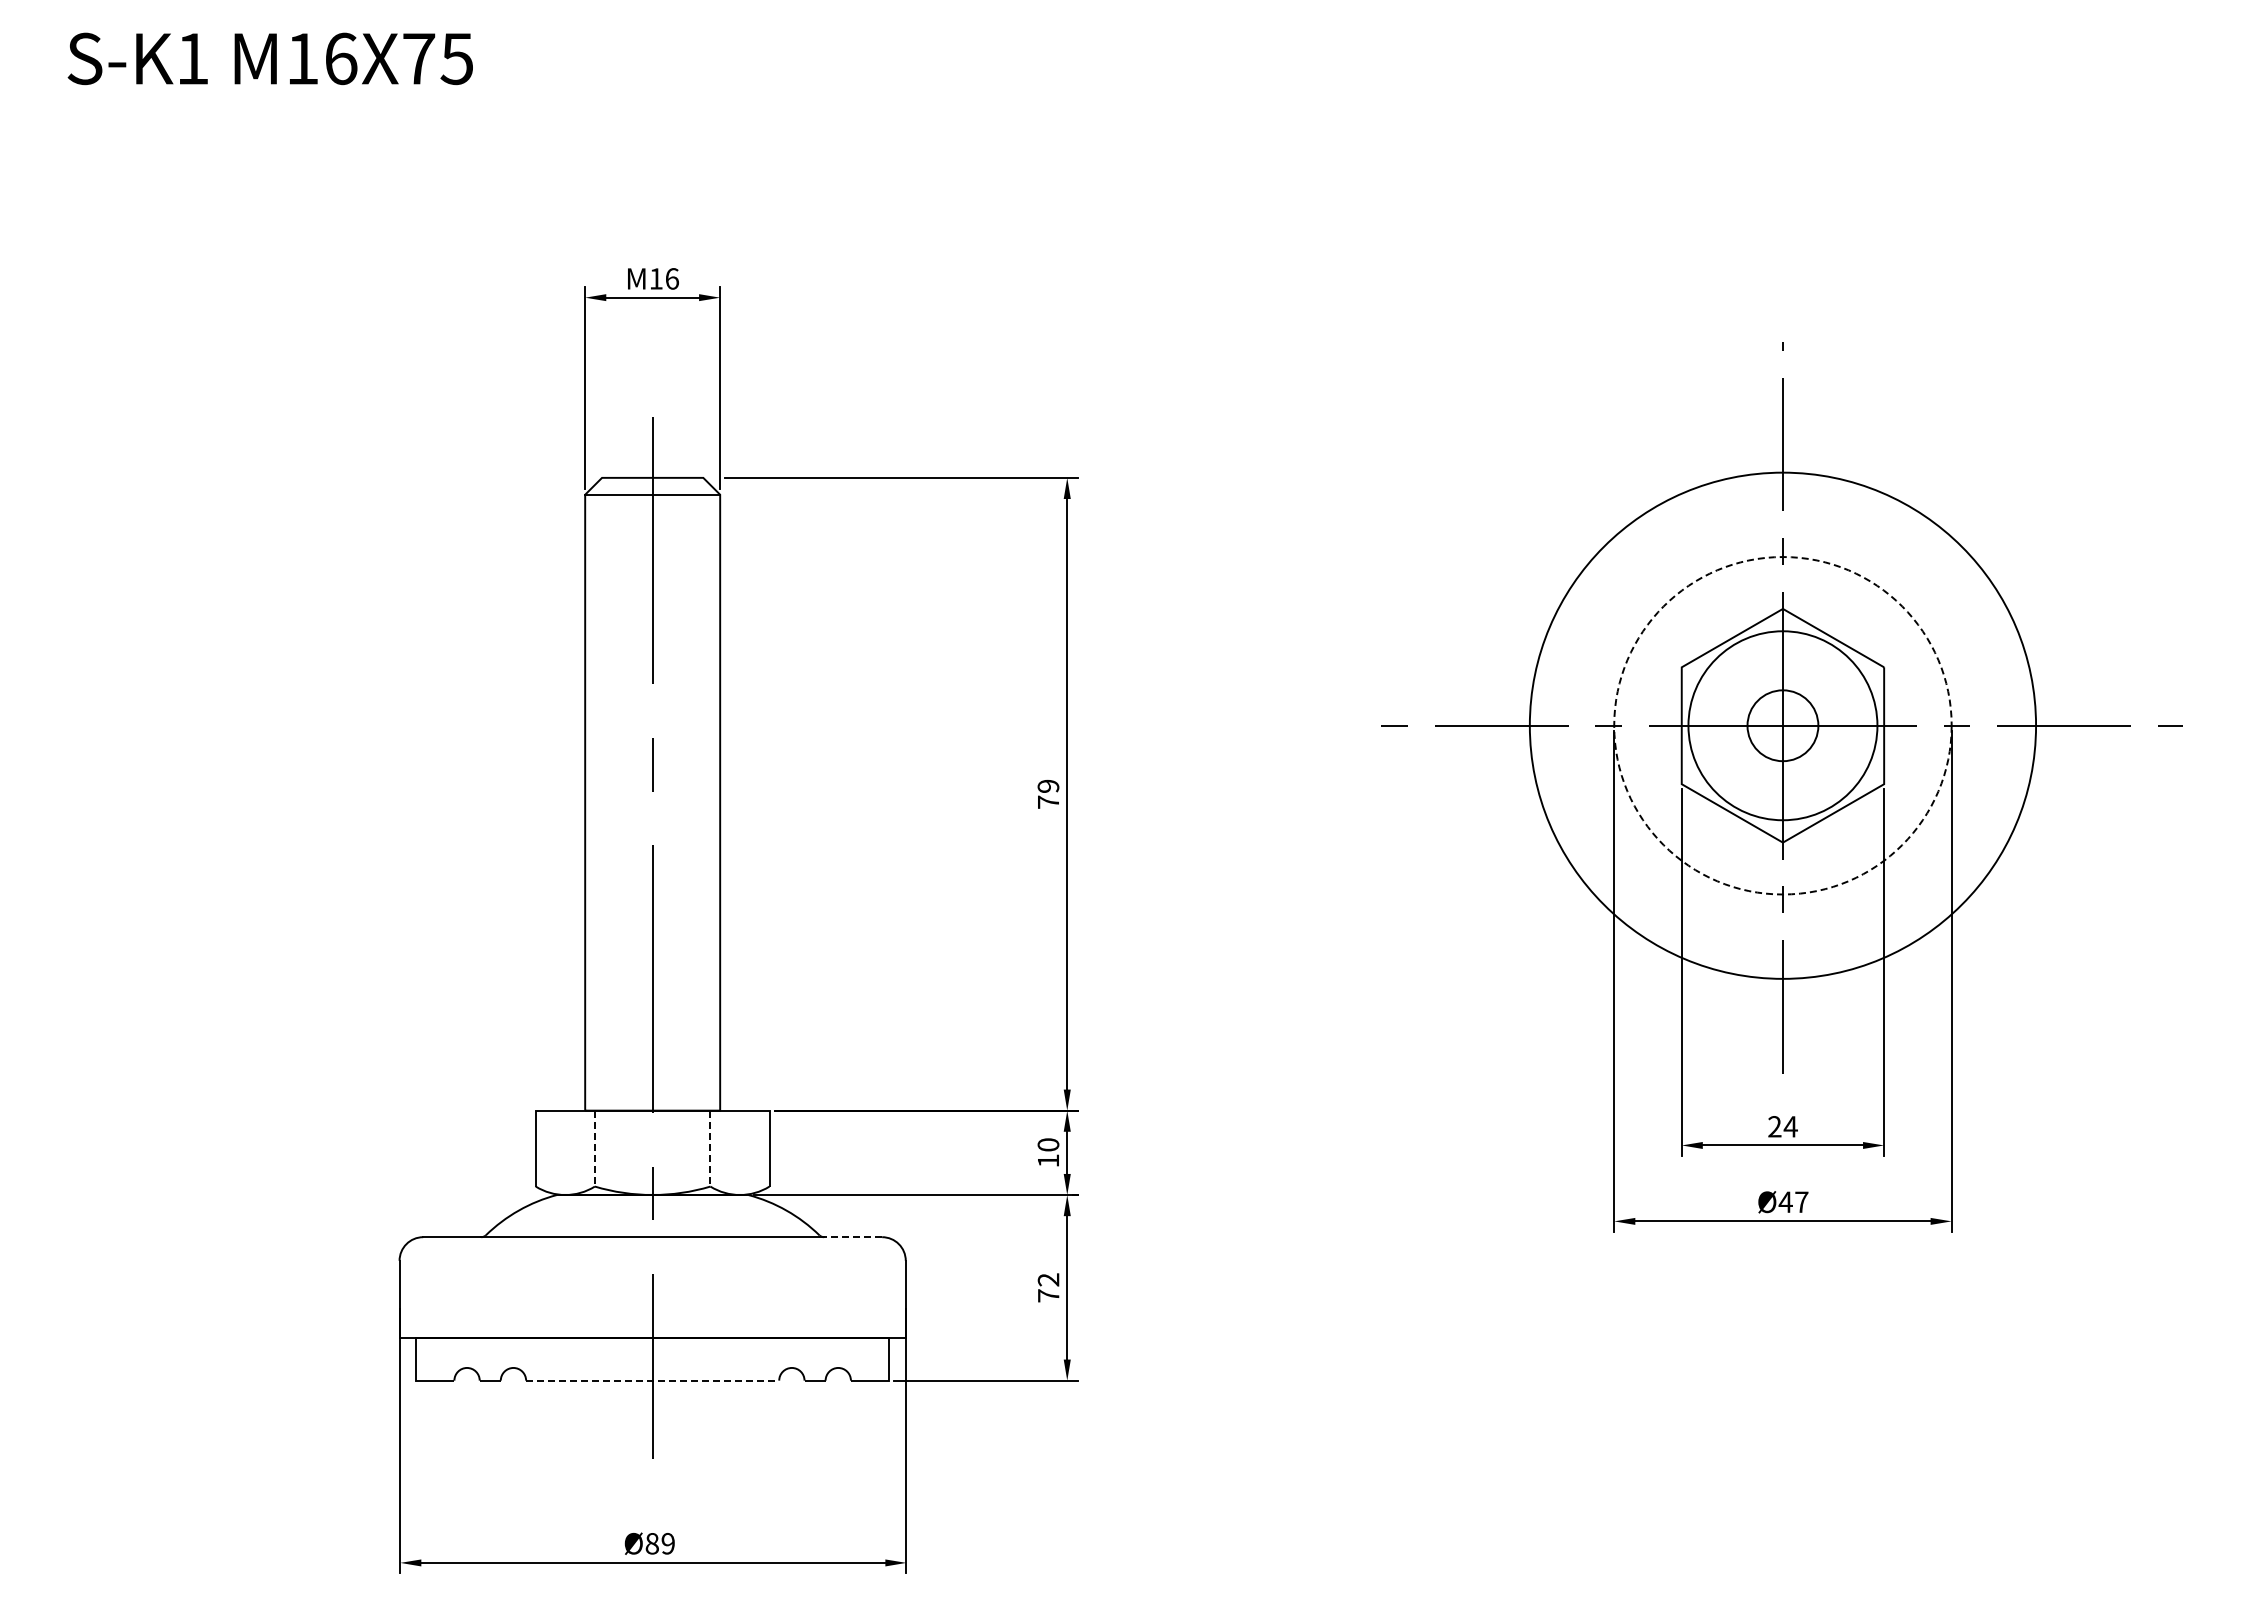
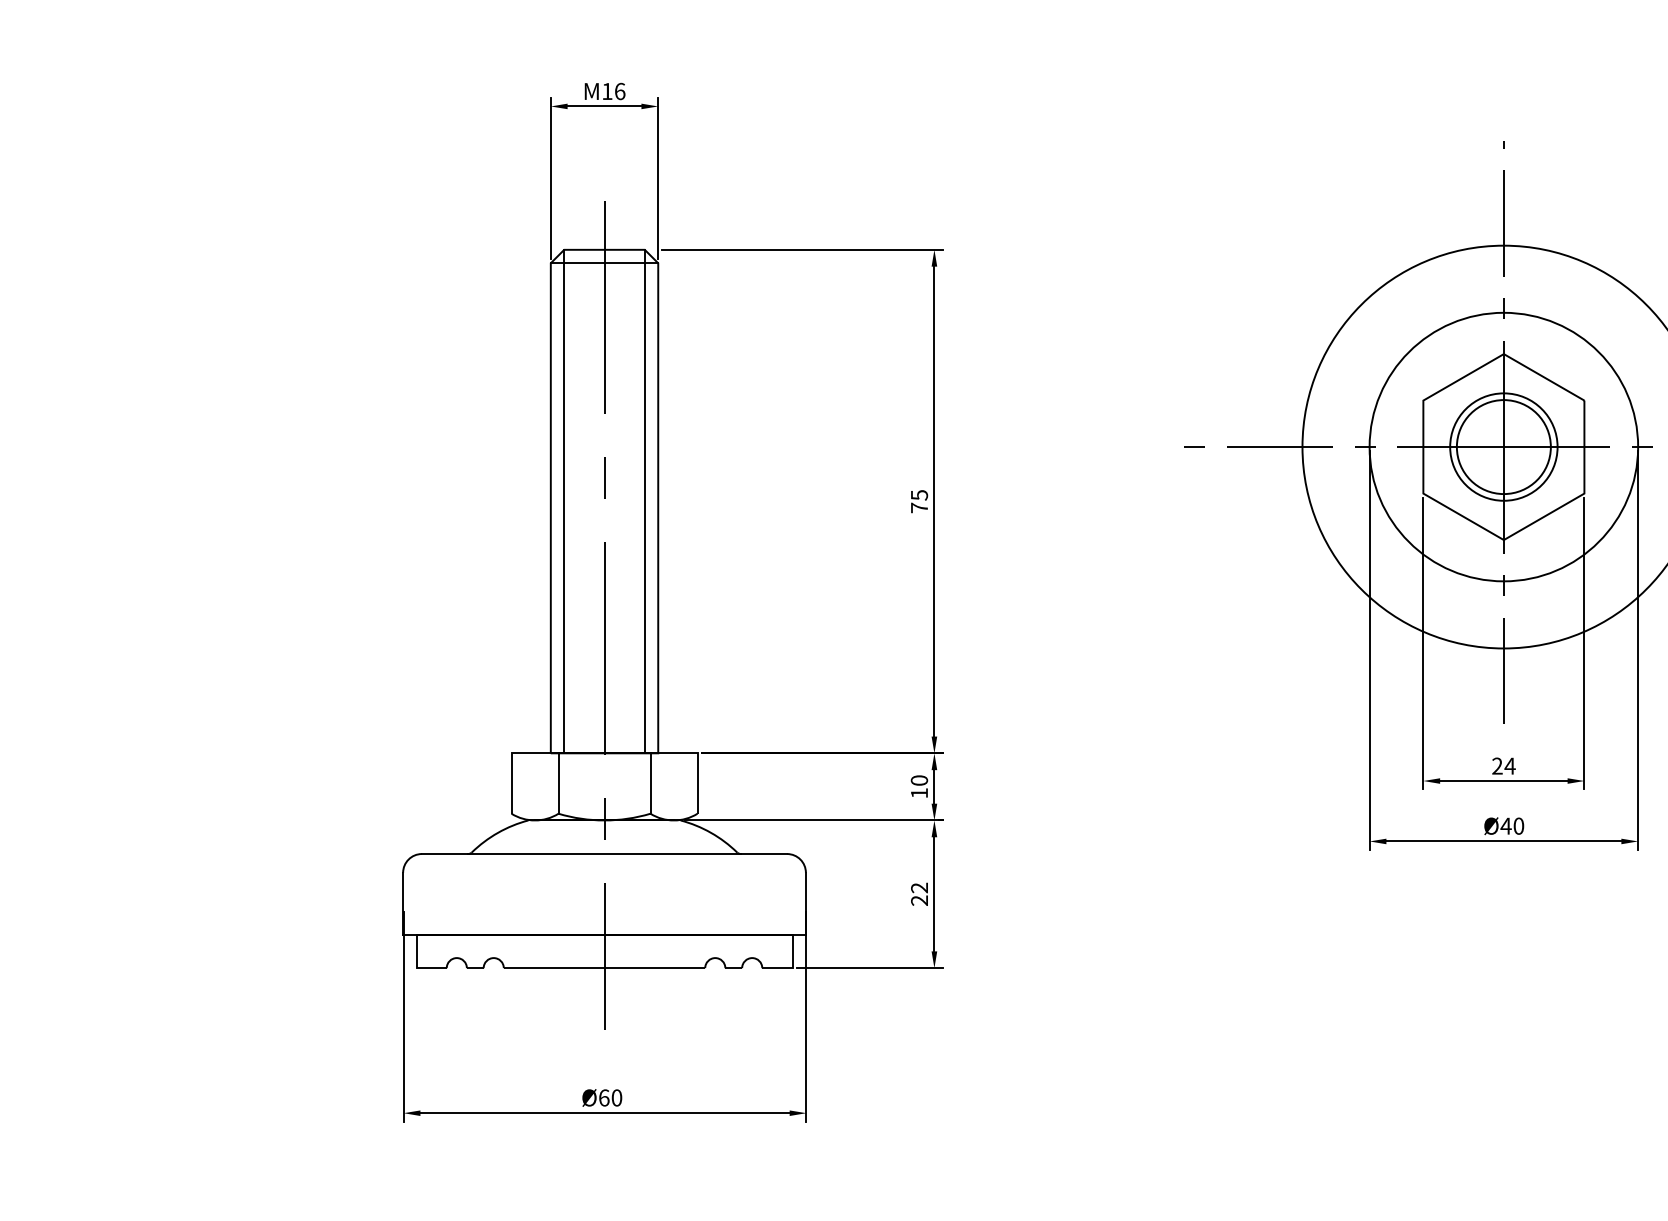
circle: (1782, 725) -> (1503, 446), dashed -> solid
circle: (1782, 725) -> (1503, 446), size x0.71
circle: (1782, 725) -> (1503, 446), size x1.67
text: (1048, 786) -> (919, 495), 79 -> 75
line: (602, 793) -> (564, 500), added
line: (703, 793) -> (644, 500), added
line: (594, 1148) -> (558, 783), dashed -> solid
line: (710, 1148) -> (650, 783), dashed -> solid
text: (1801, 1202) -> (1518, 826), Ø47 -> Ø40
line: (852, 1237) -> (763, 854), dashed -> solid
text: (1048, 1295) -> (919, 900), 72 -> 22
line: (652, 1380) -> (604, 968), dashed -> solid
text: (659, 1543) -> (609, 1097), Ø89 -> Ø60

